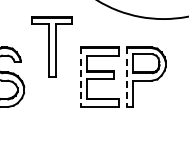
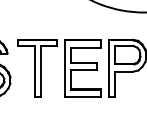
part: (51, 46) -> (36, 67), moved
line: (80, 77) -> (64, 68), dashed -> solid
line: (126, 77) -> (108, 68), dashed -> solid

